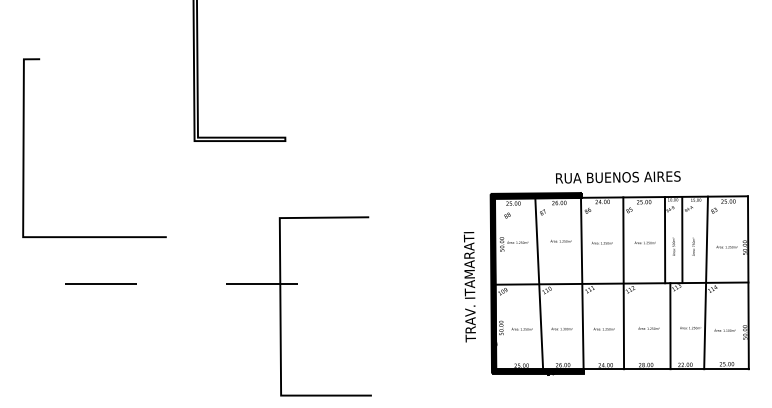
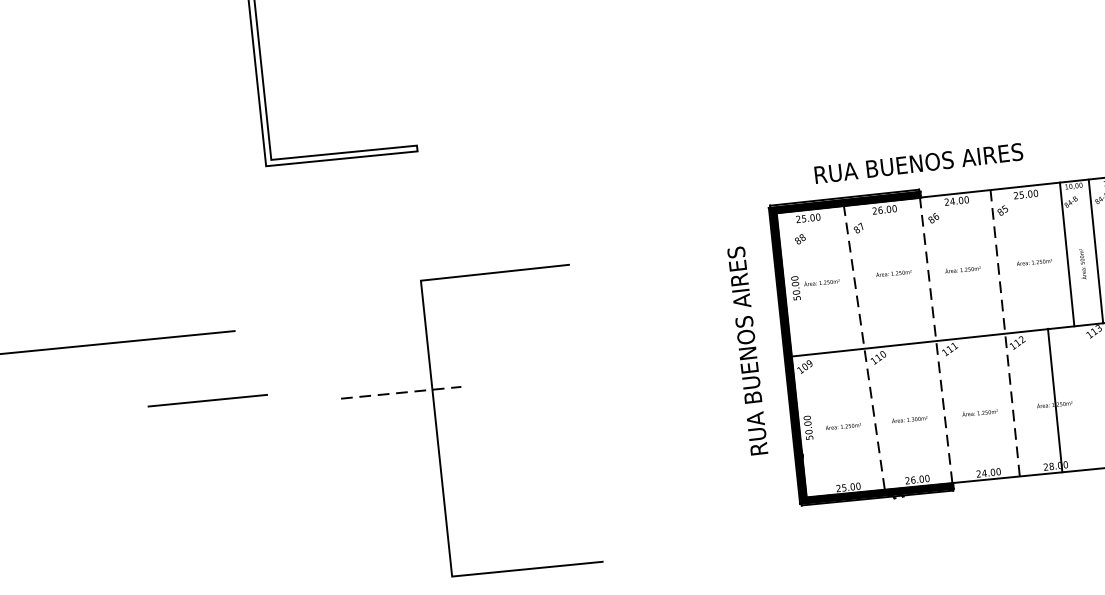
text: (618, 177) -> (919, 163), moved
text: (469, 279) -> (747, 352), TRAV. ITAMARATI -> RUA BUENOS AIRES
line: (100, 283) -> (206, 400), moved
line: (262, 283) -> (402, 392), solid -> dashed
line: (539, 283) -> (864, 347), solid -> dashed
line: (582, 283) -> (936, 340), solid -> dashed
line: (623, 283) -> (1004, 333), solid -> dashed
line: (670, 326) -> (1055, 401), moved

